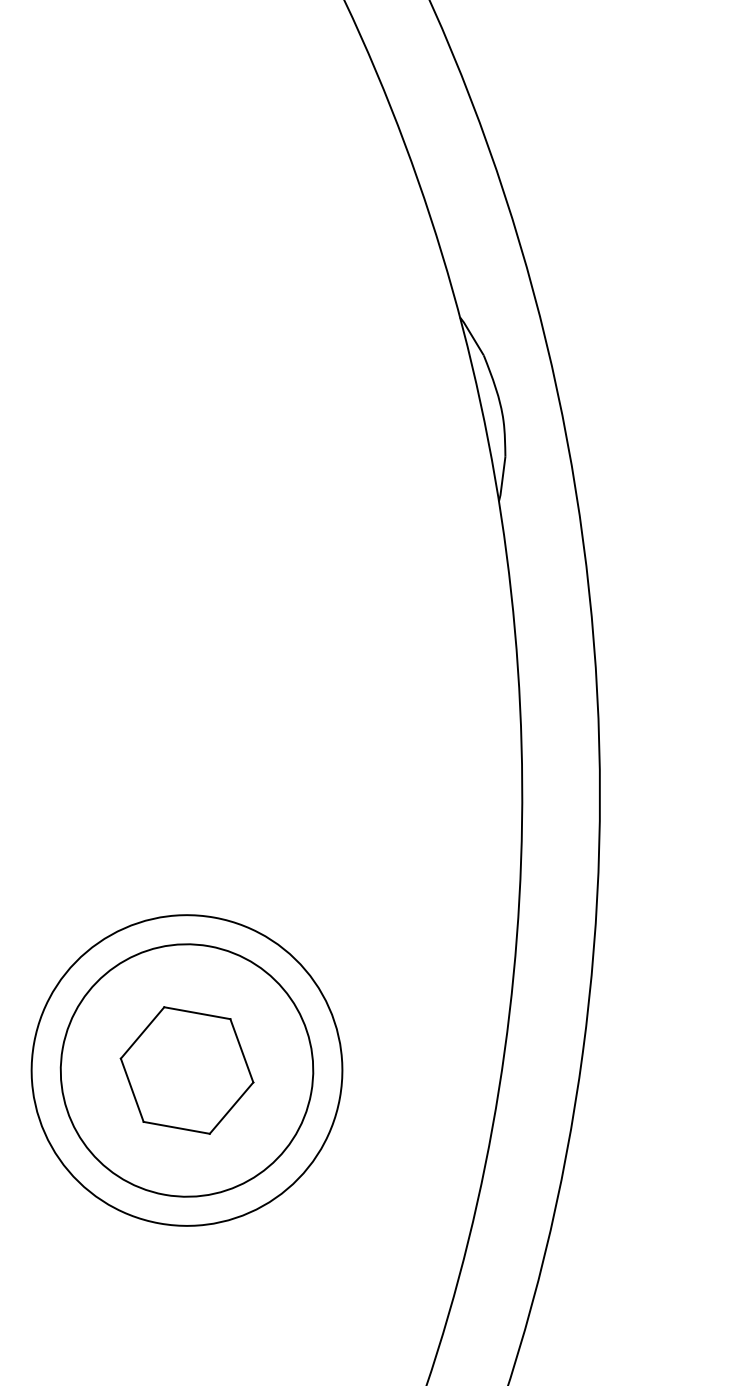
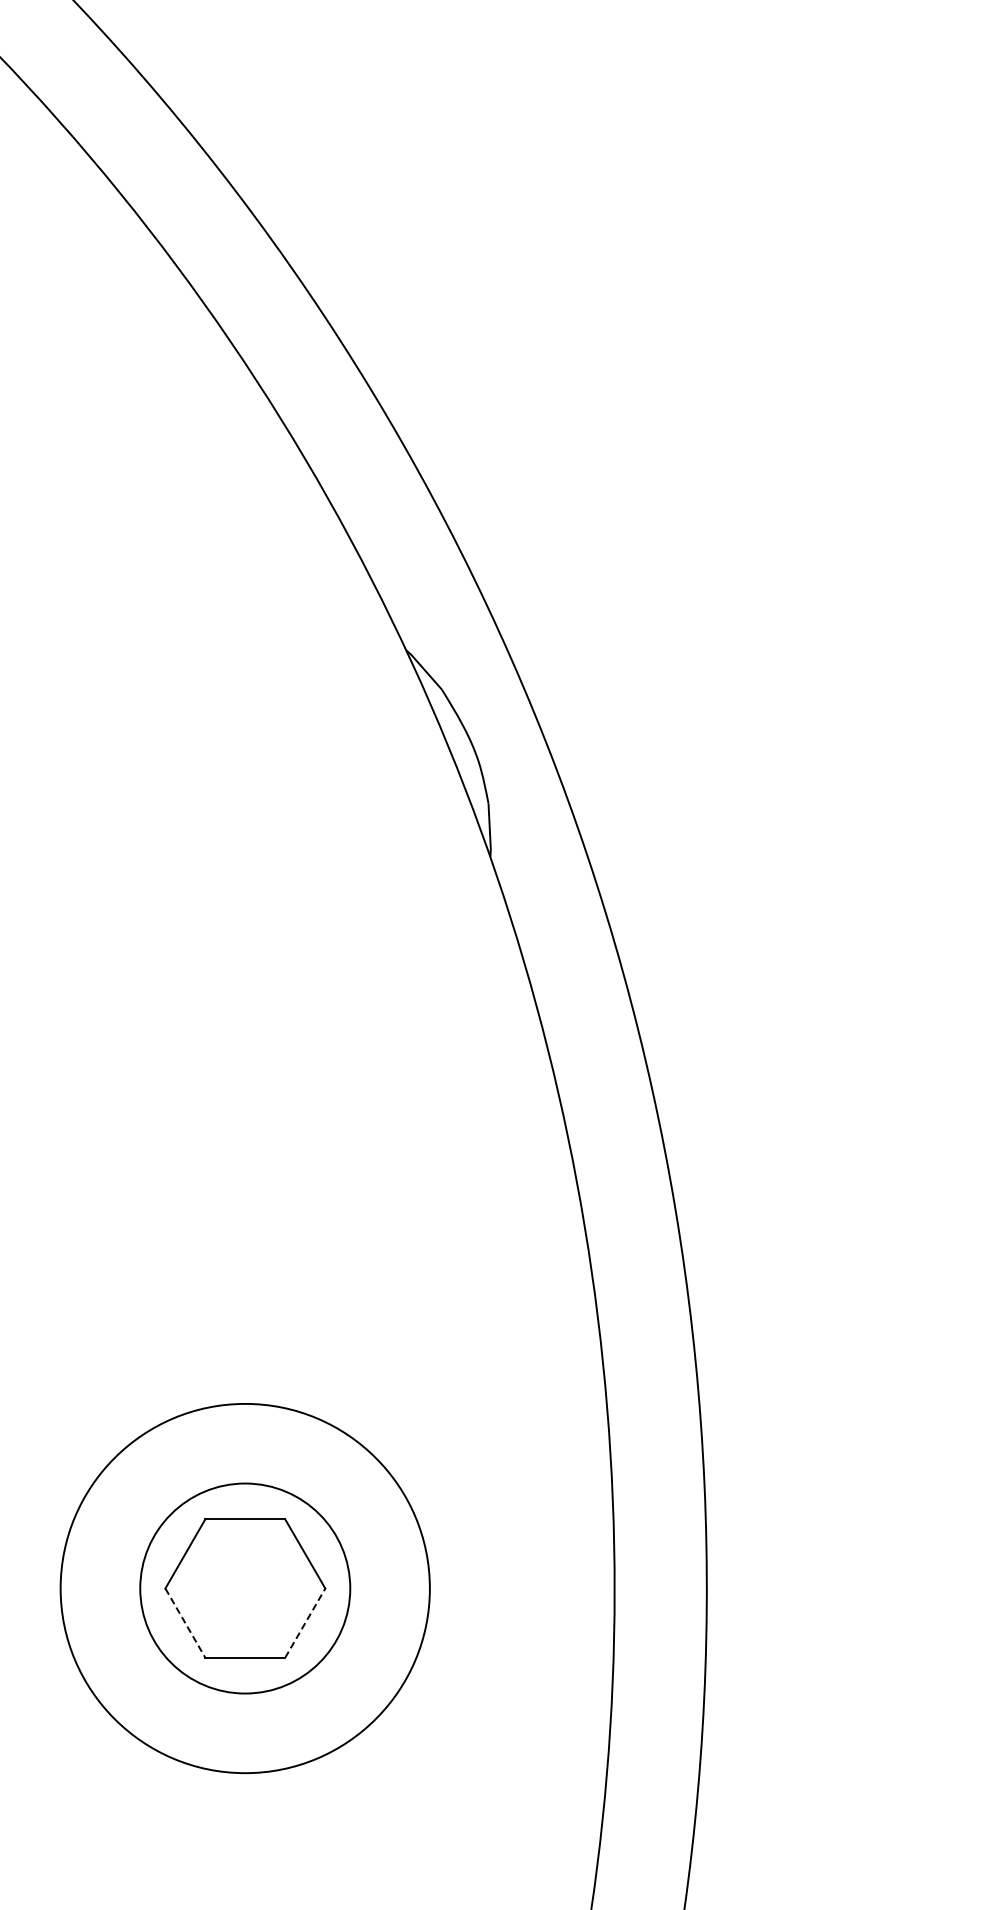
circle: (187, 1070) -> (245, 1588), size x0.7
line: (132, 1090) -> (185, 1623), solid -> dashed
line: (231, 1107) -> (305, 1622), solid -> dashed

